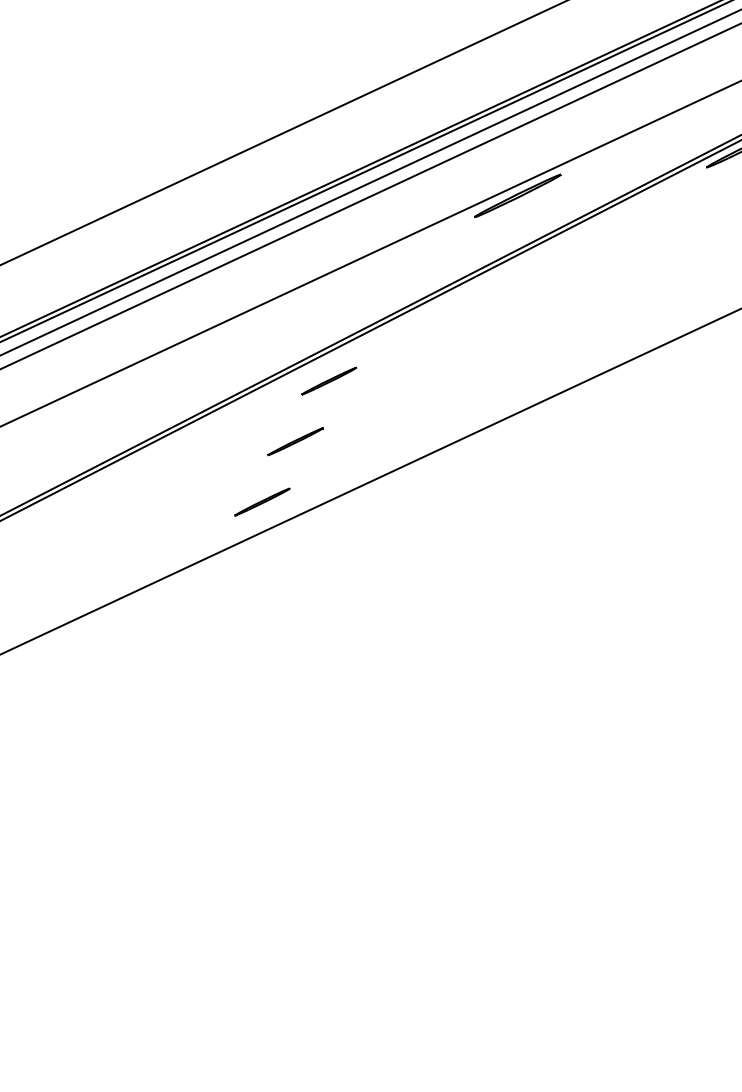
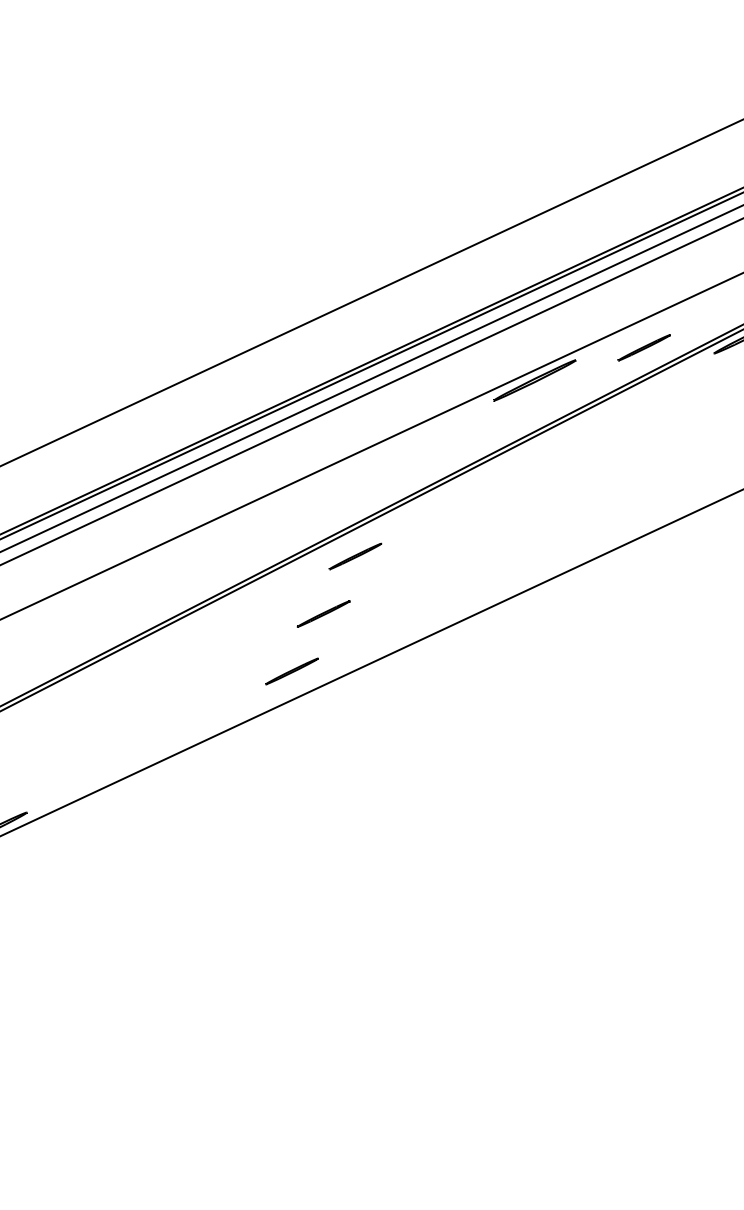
line: (632, 161) -> (643, 347), added

